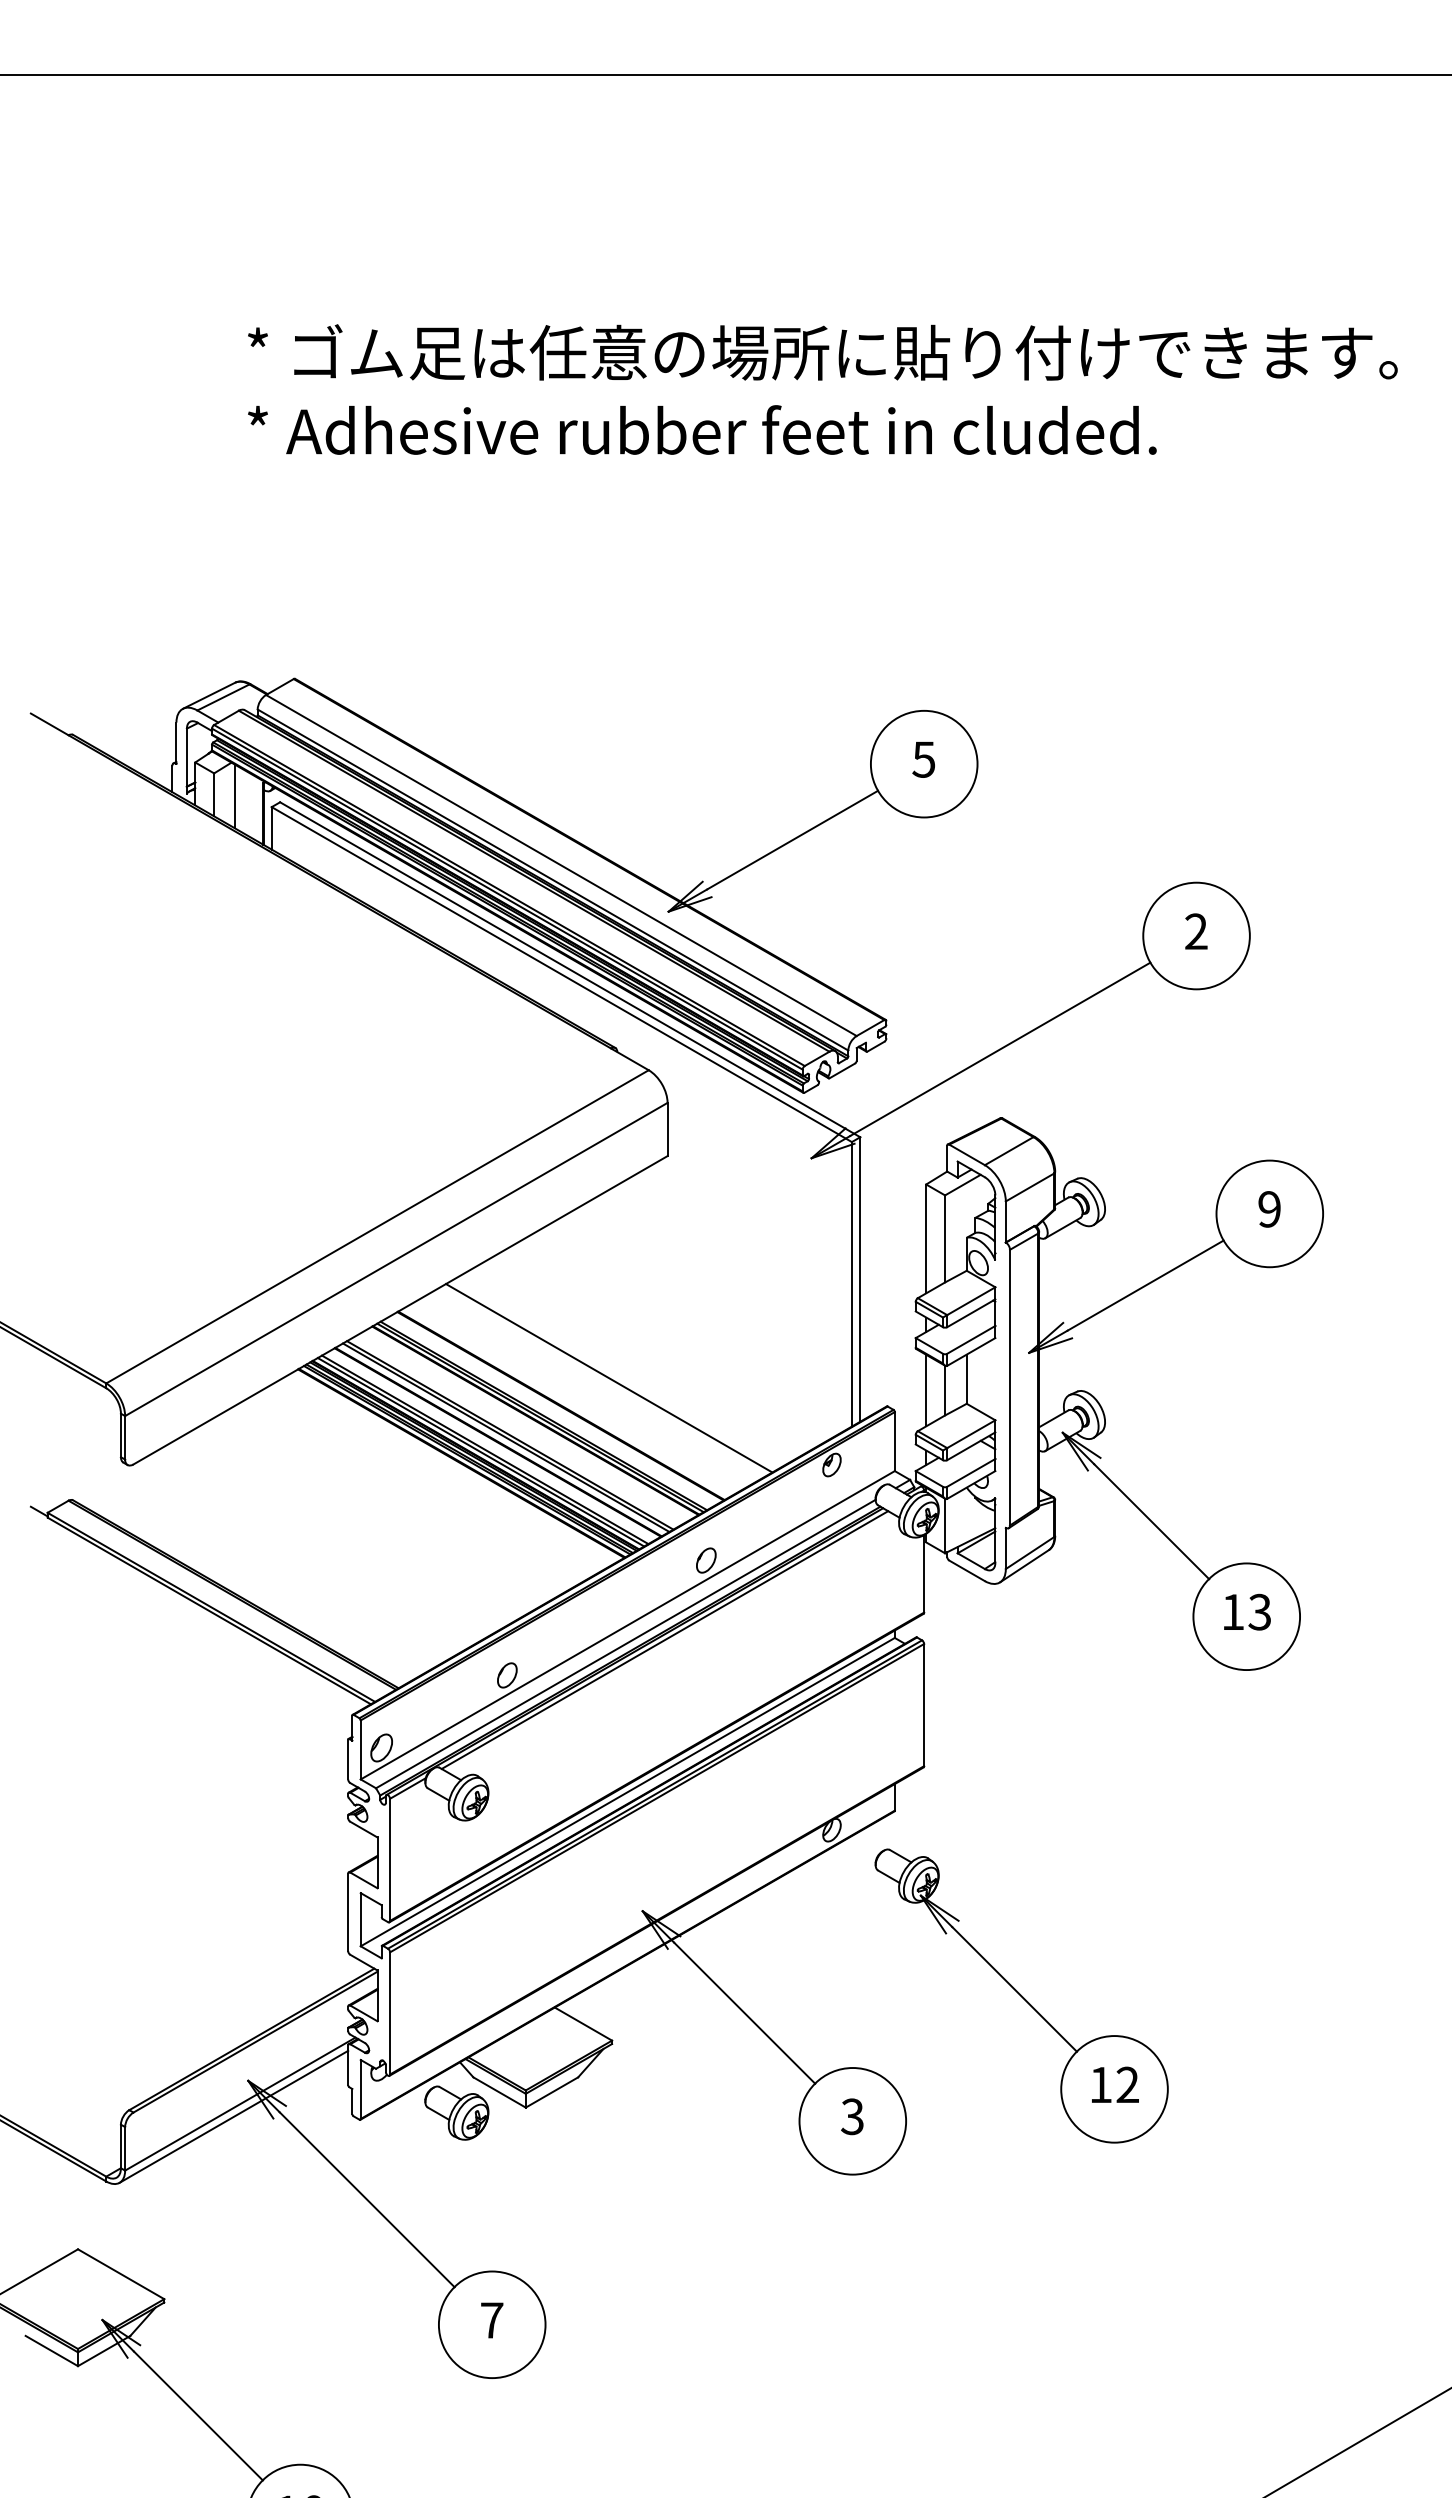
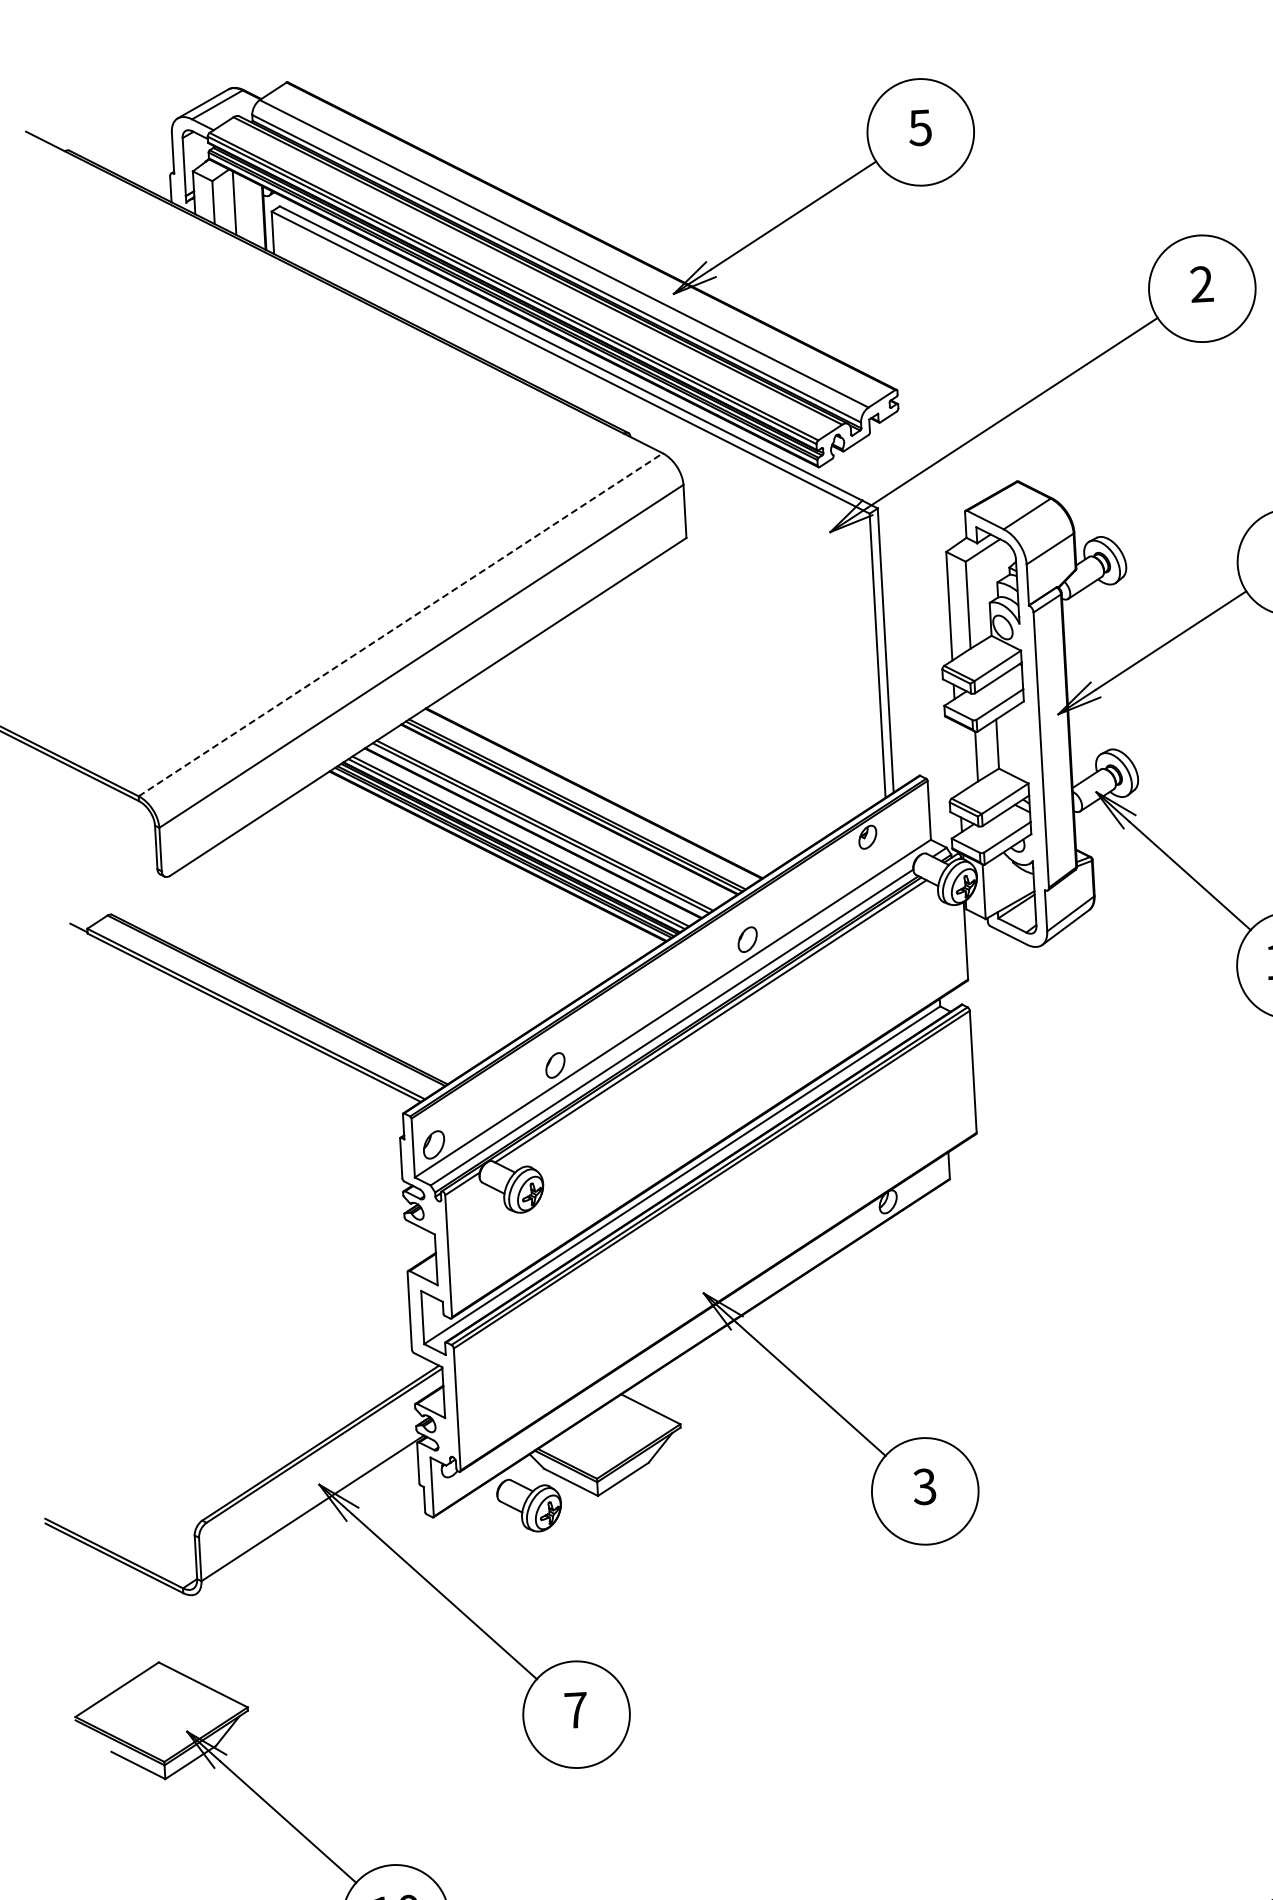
line: (377, 1226) -> (400, 624), solid -> dashed
line: (609, 1378) -> (640, 763), removed
line: (926, 1390) -> (958, 757), removed
part: (1021, 1995) -> (1086, 1356), removed
line: (233, 2116) -> (306, 1521), removed

